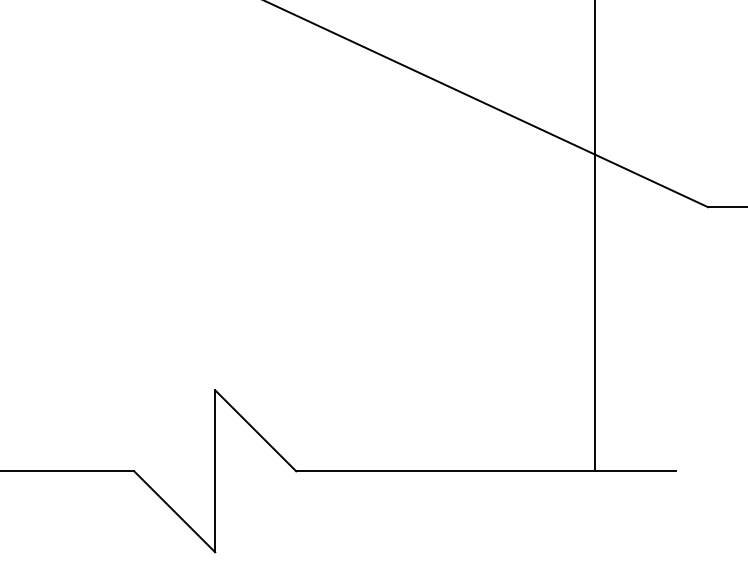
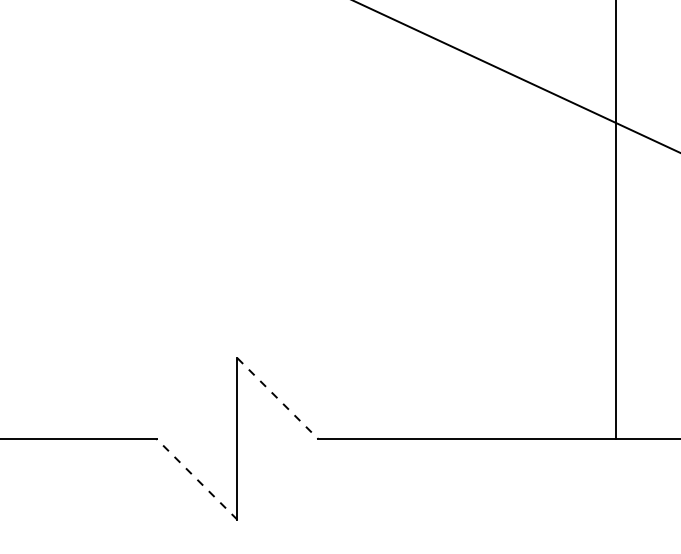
line: (256, 431) -> (278, 399), solid -> dashed
line: (174, 511) -> (196, 479), solid -> dashed

